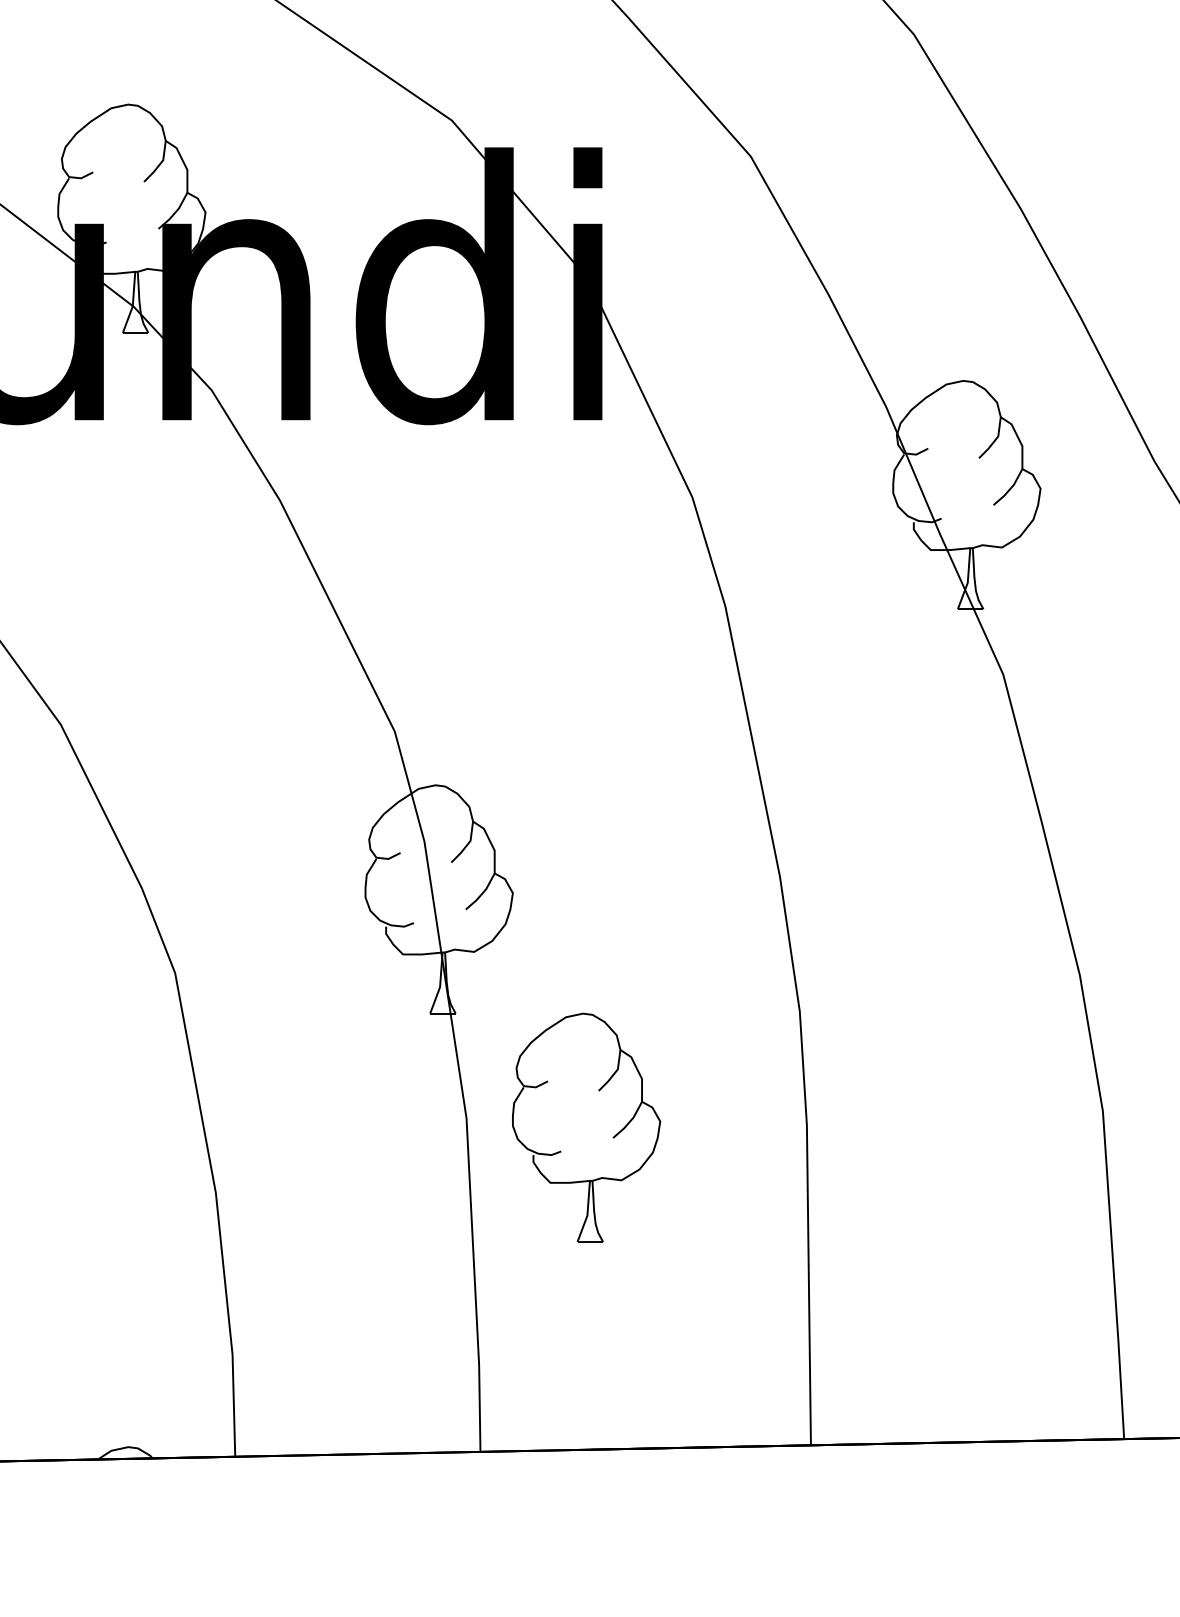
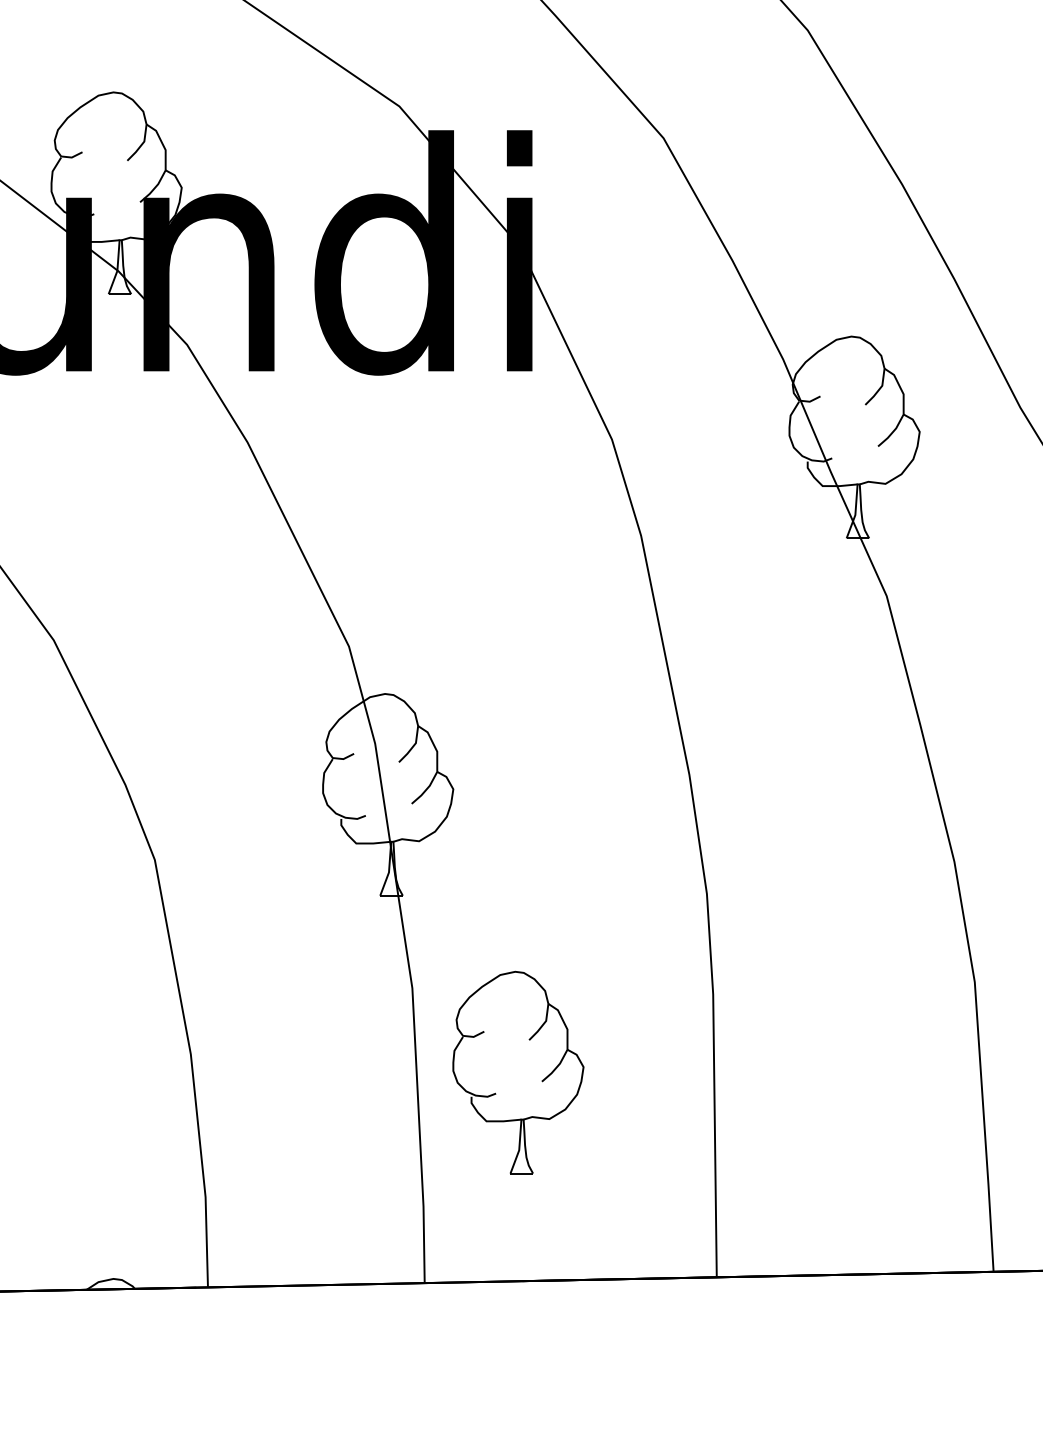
part: (586, 1127) -> (518, 1072), moved

